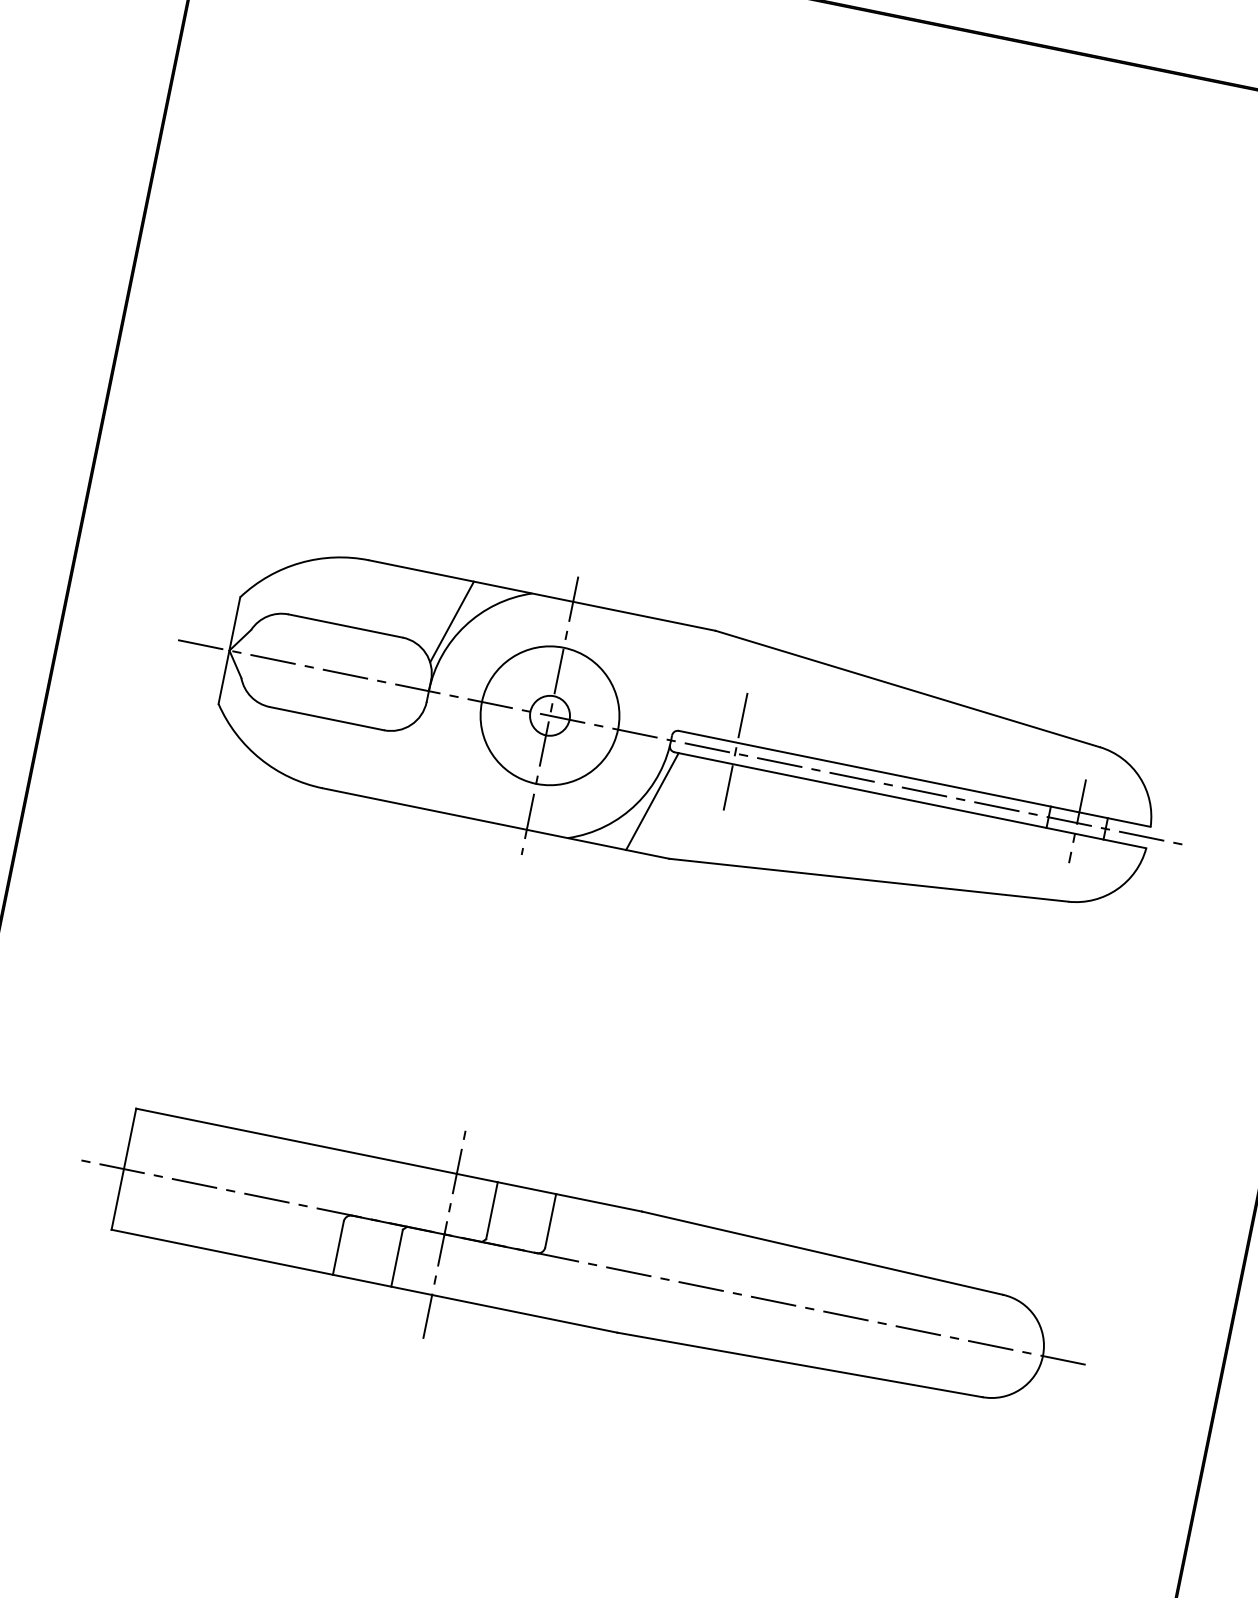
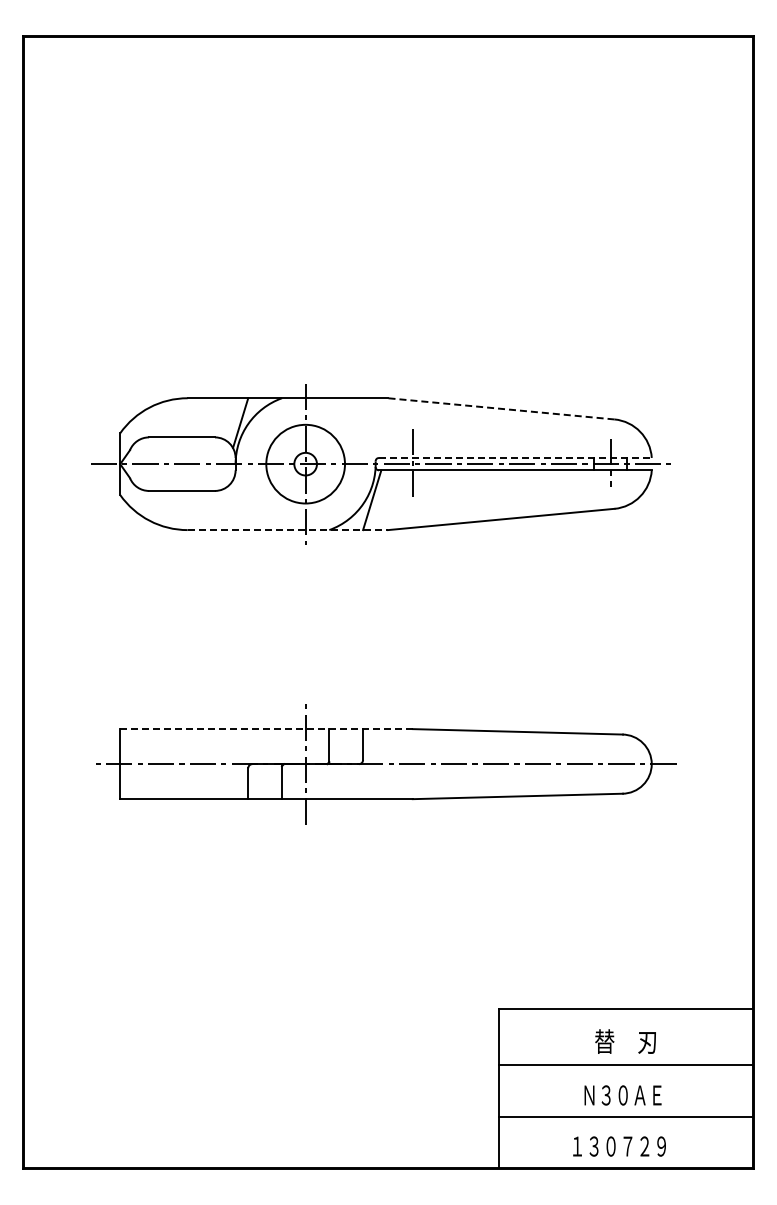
line: (908, 688) -> (501, 408), solid -> dashed
line: (915, 778) -> (515, 457), solid -> dashed
line: (497, 824) -> (288, 530), solid -> dashed
line: (388, 1160) -> (266, 729), solid -> dashed

